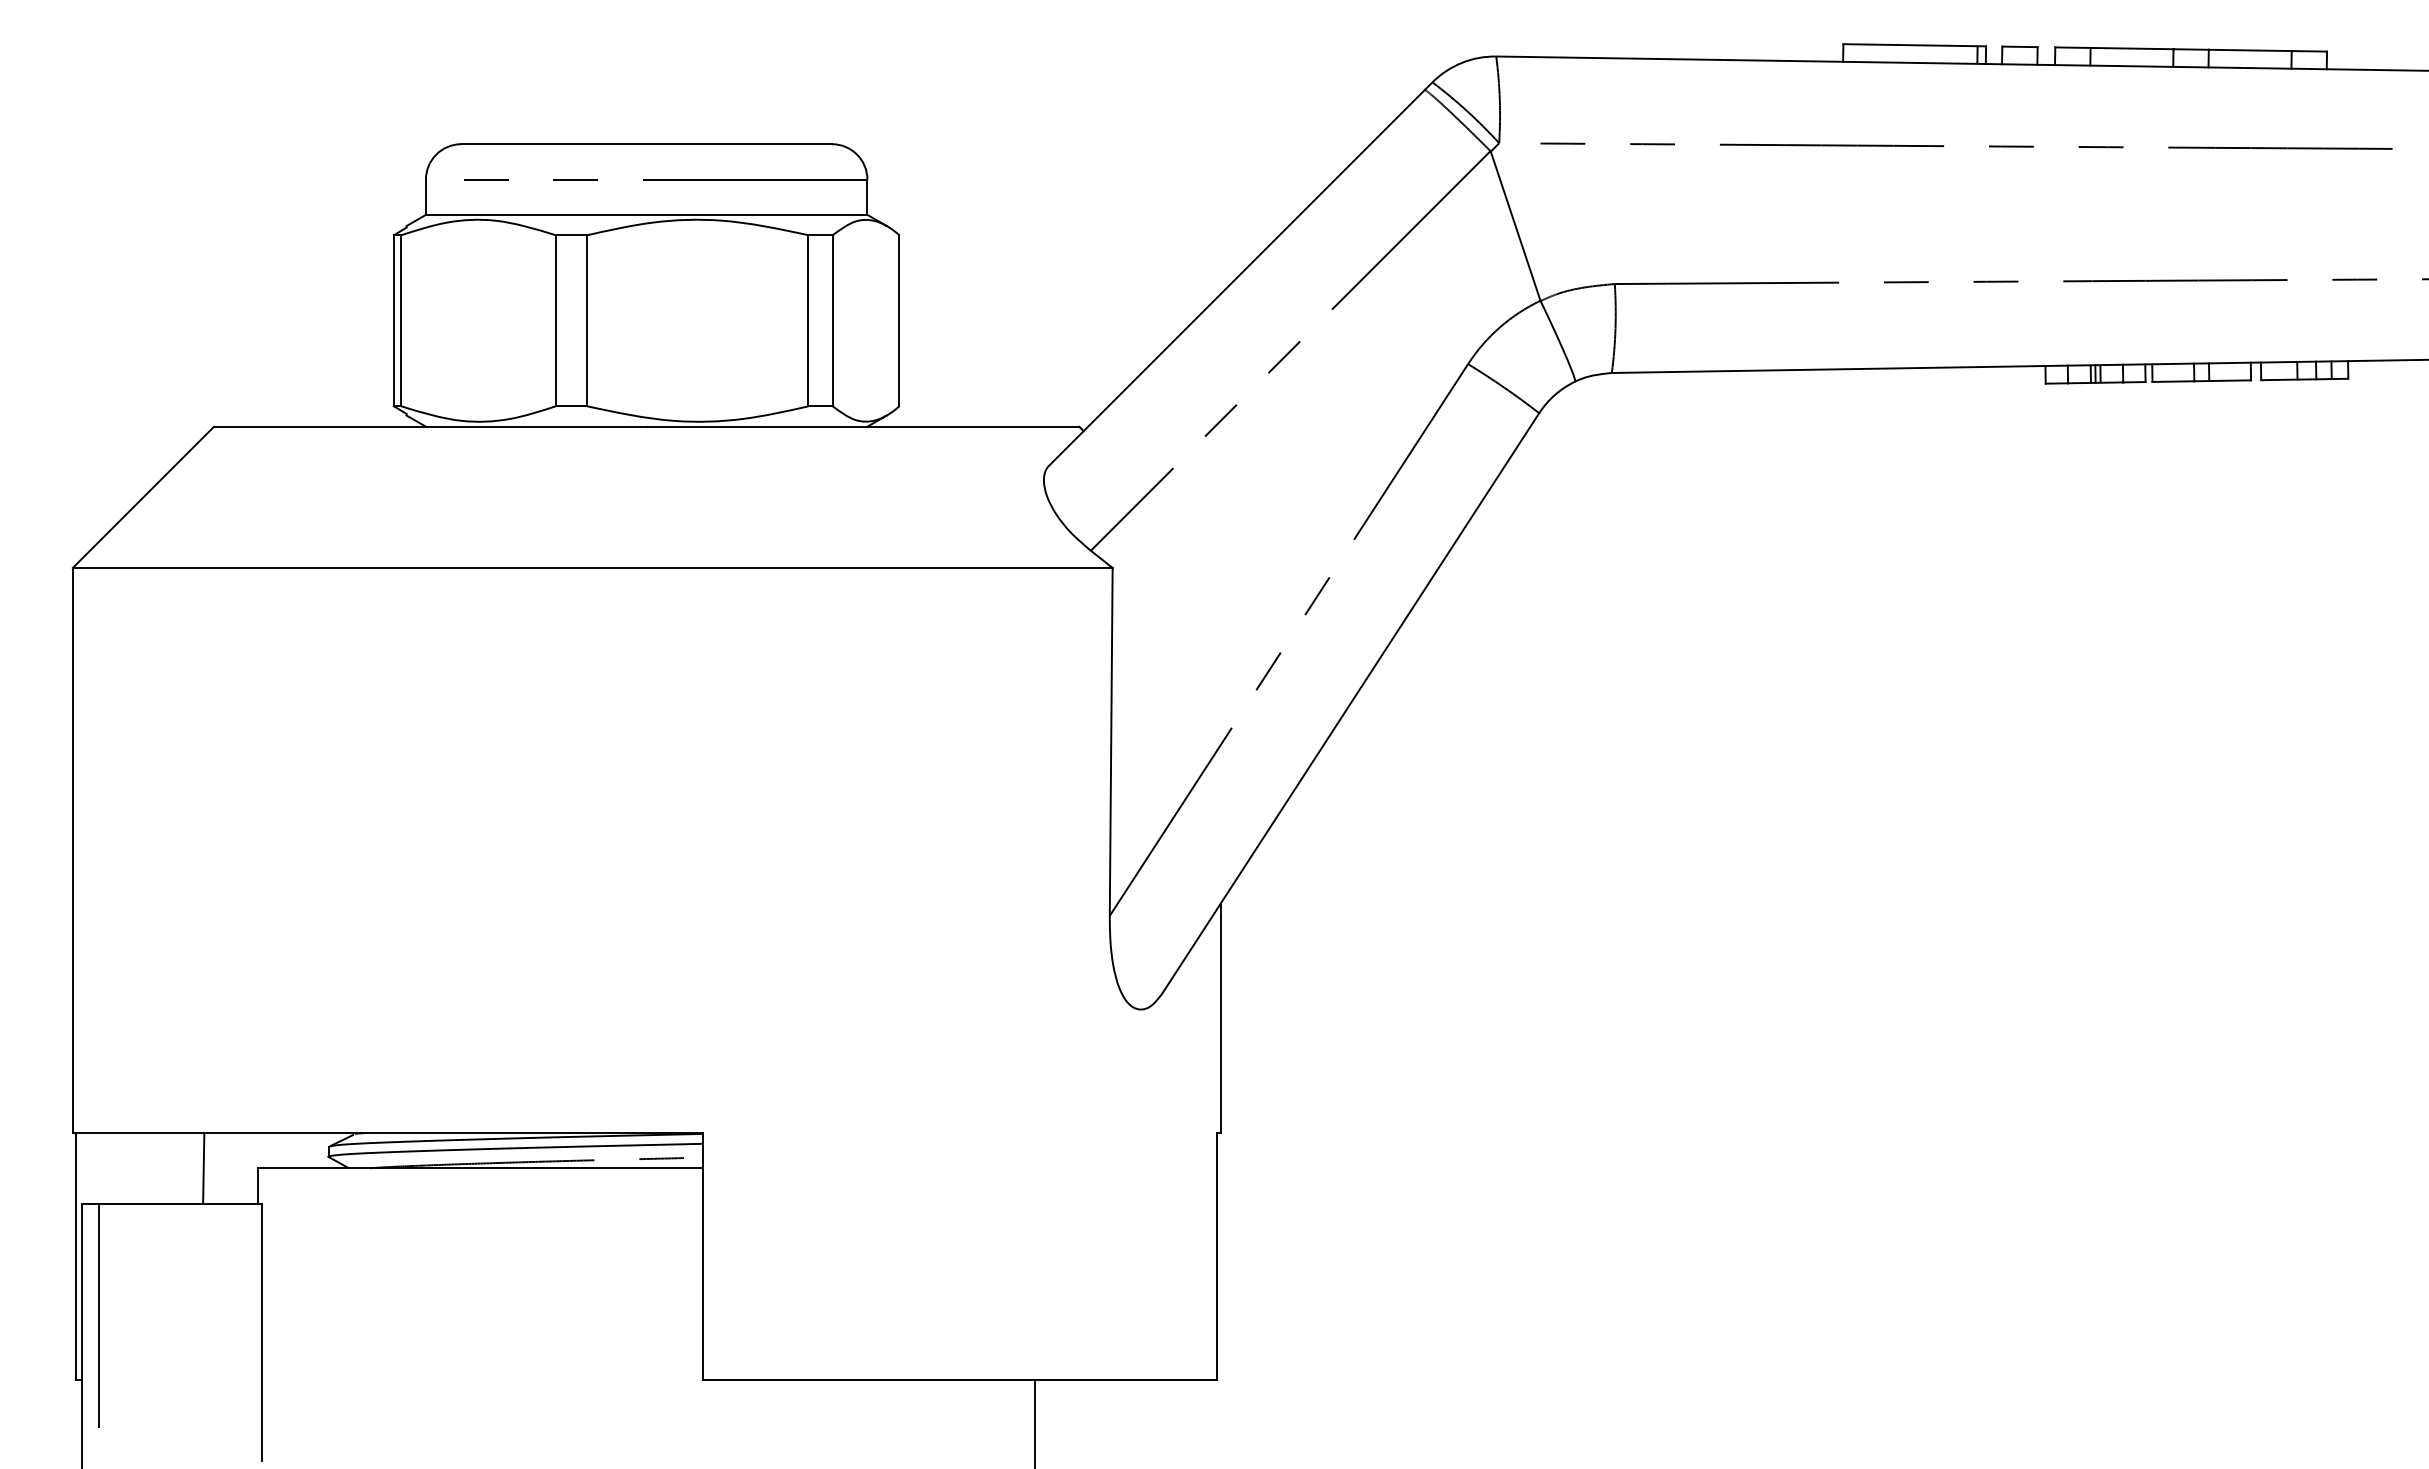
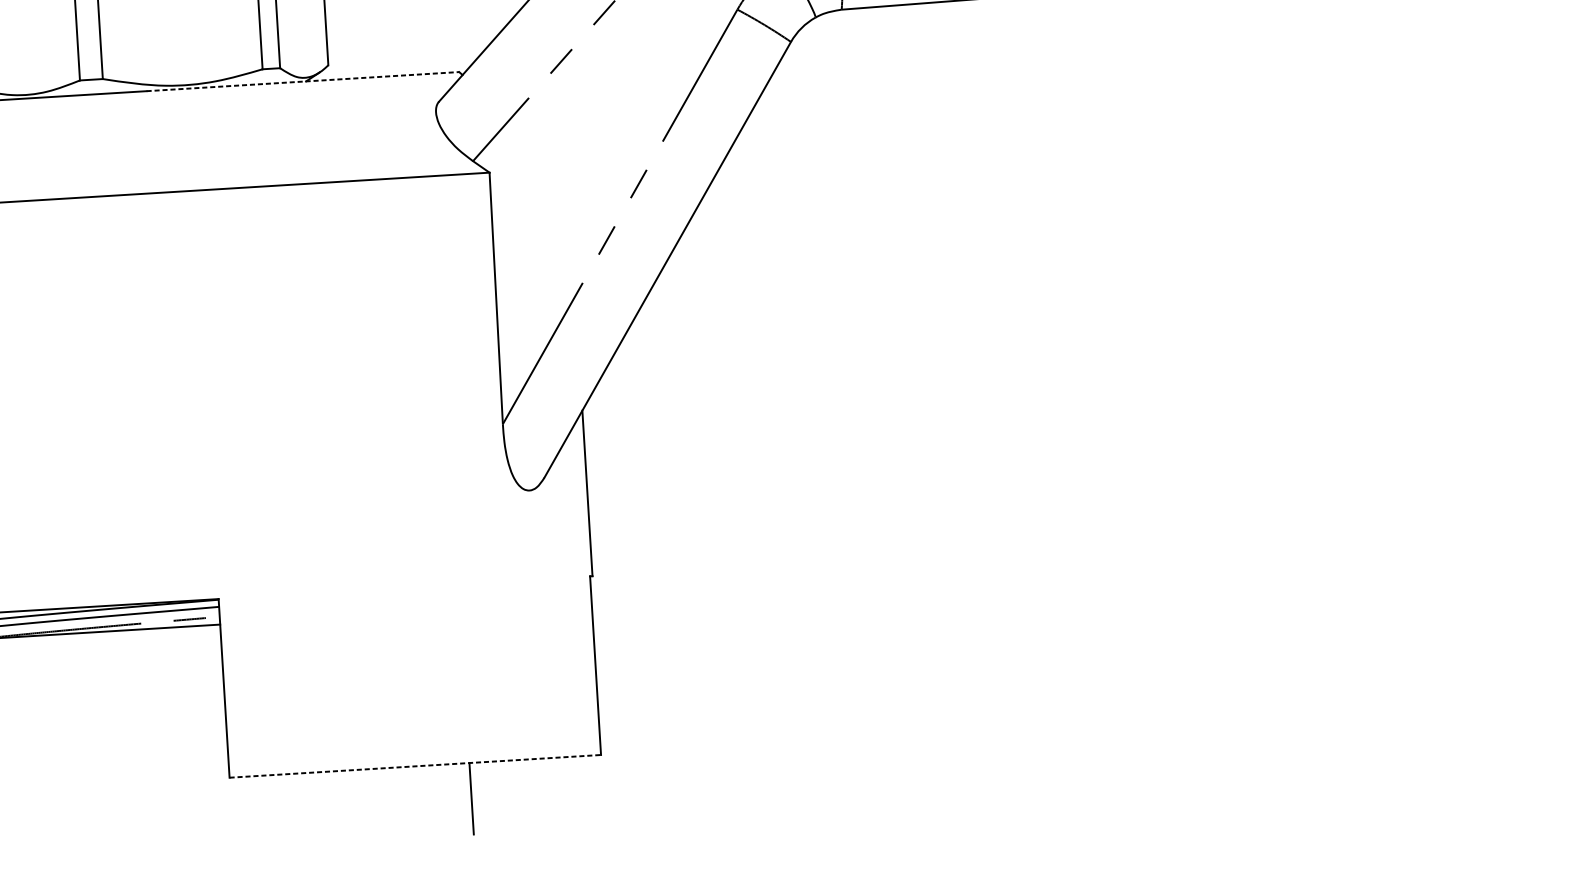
line: (863, 426) -> (303, 81), solid -> dashed
line: (960, 1380) -> (415, 766), solid -> dashed

